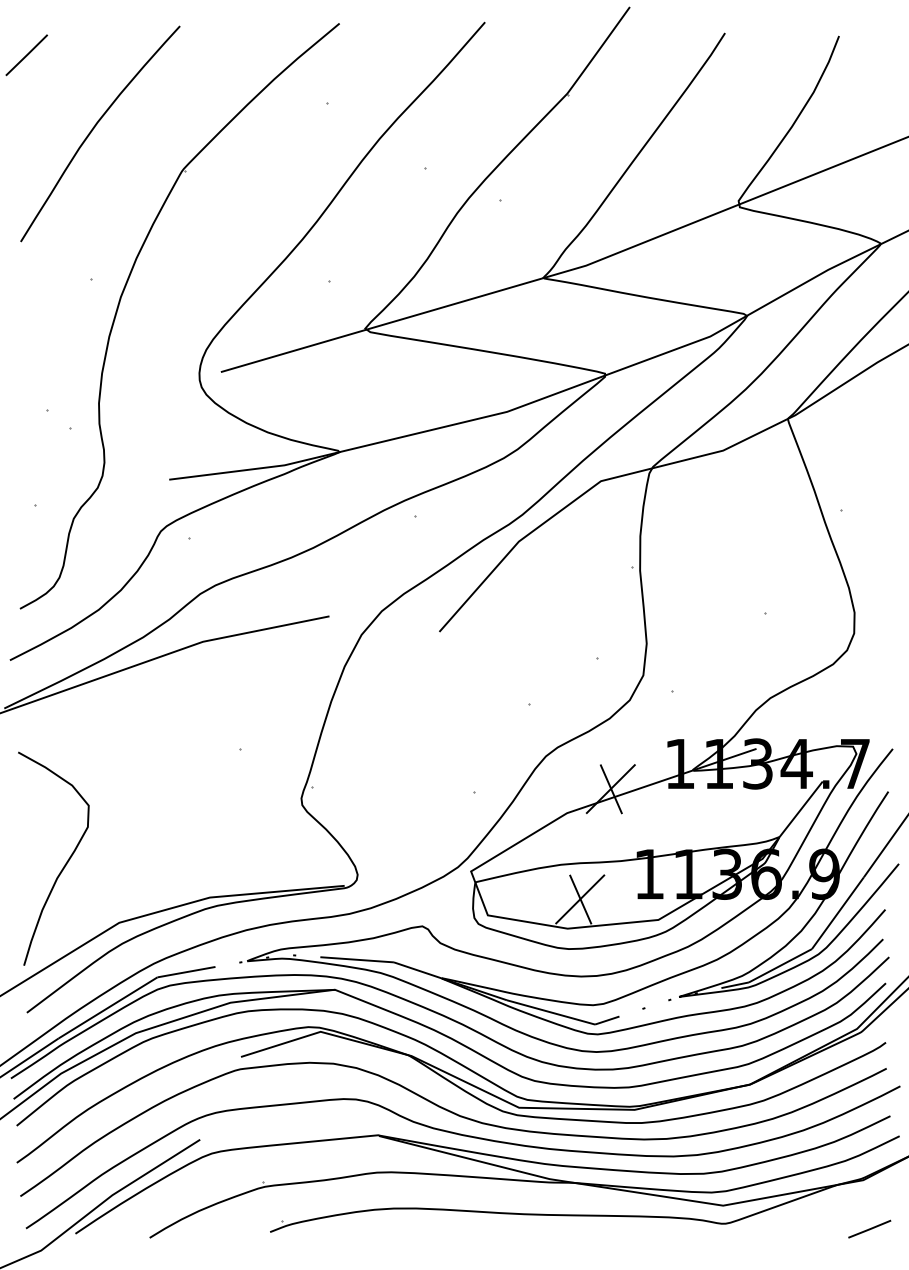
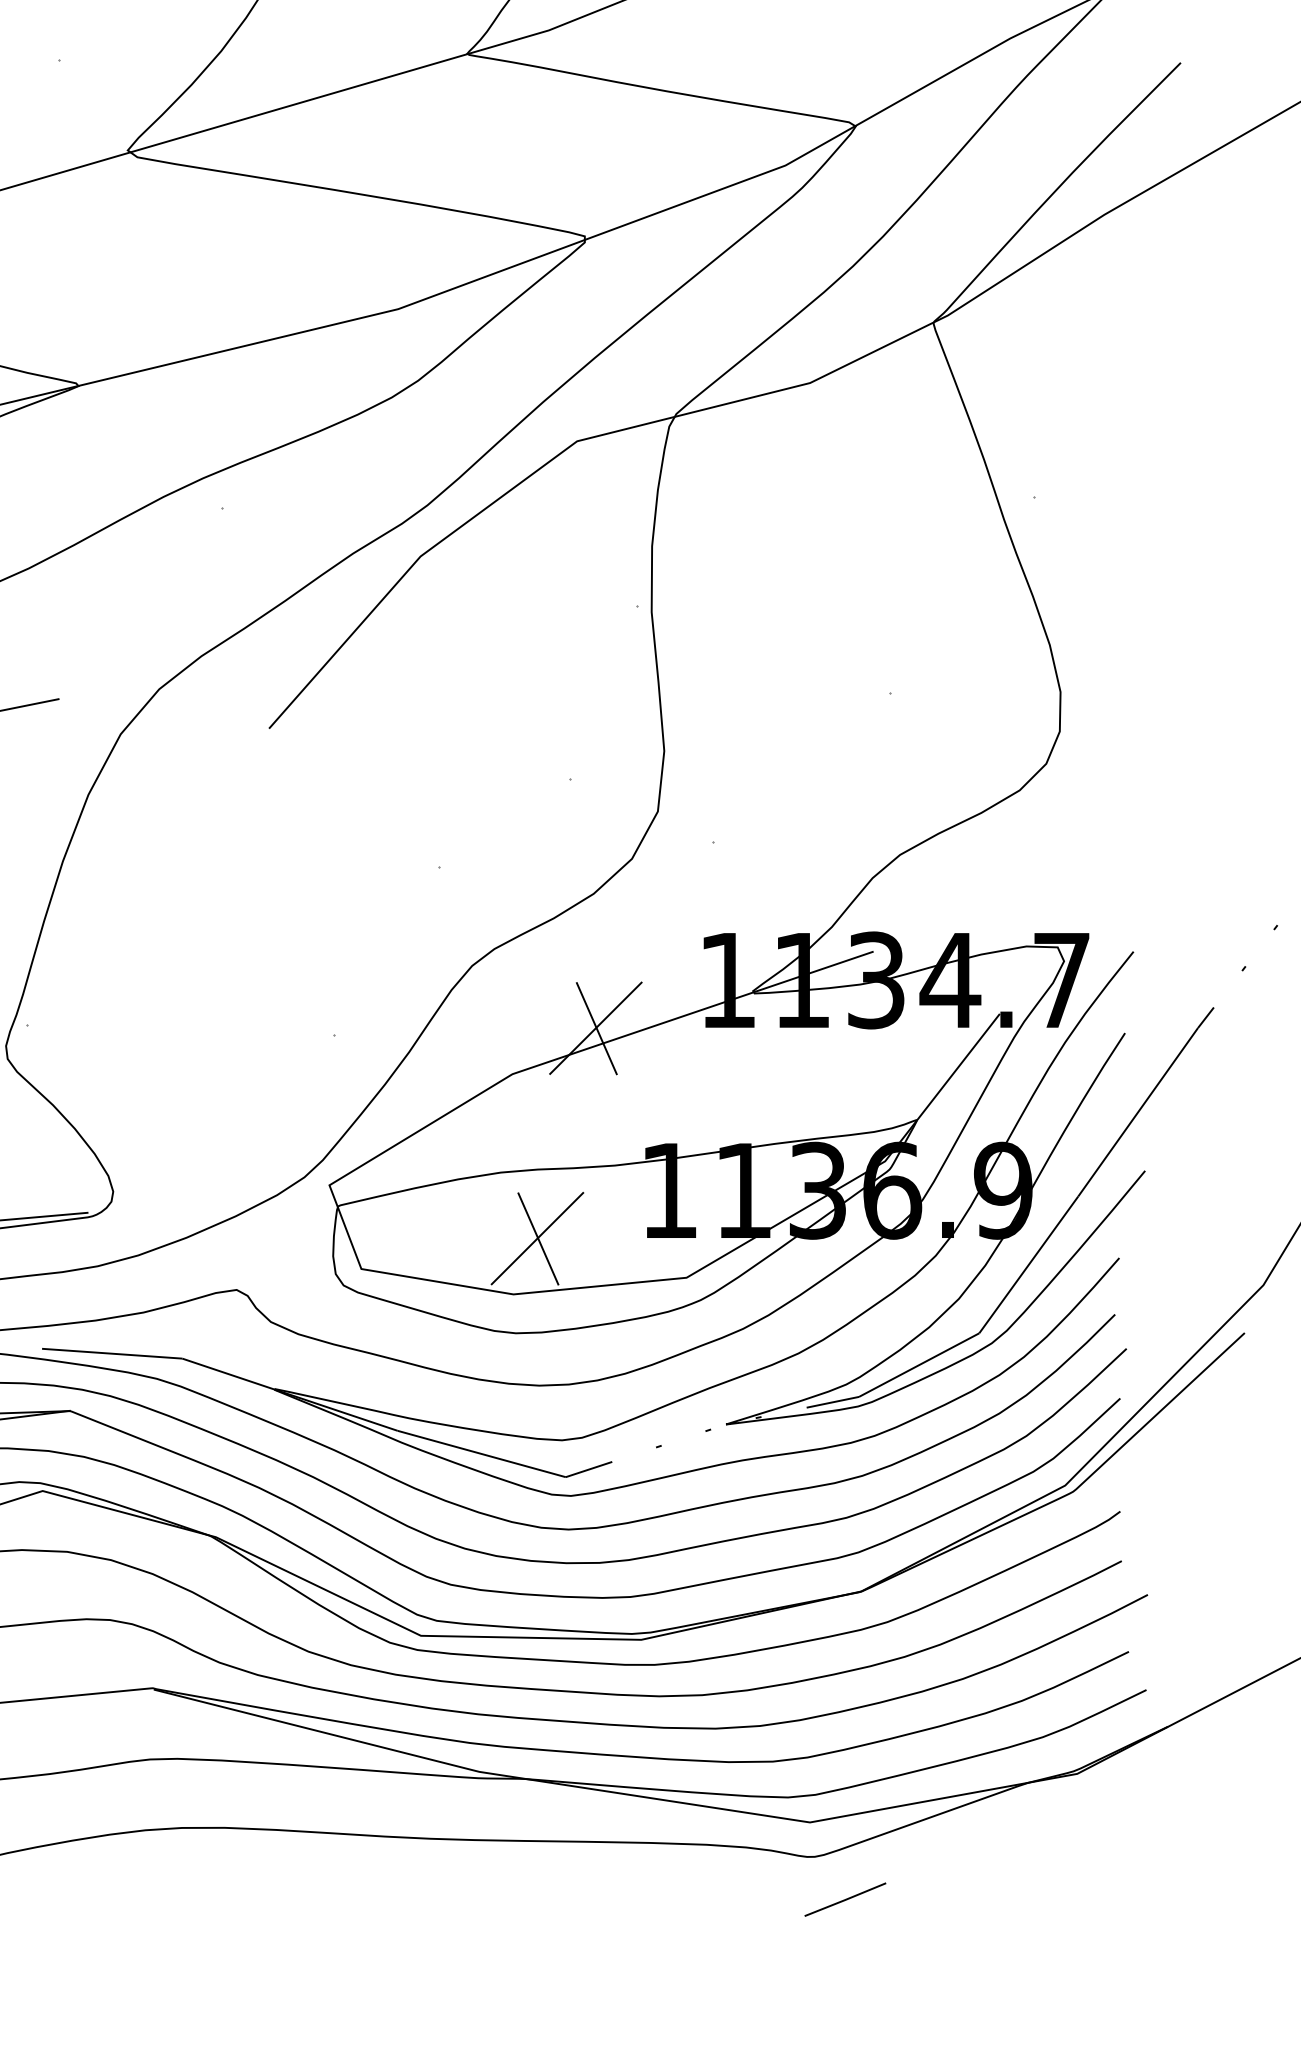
line: (869, 1228) -> (844, 1898), moved

